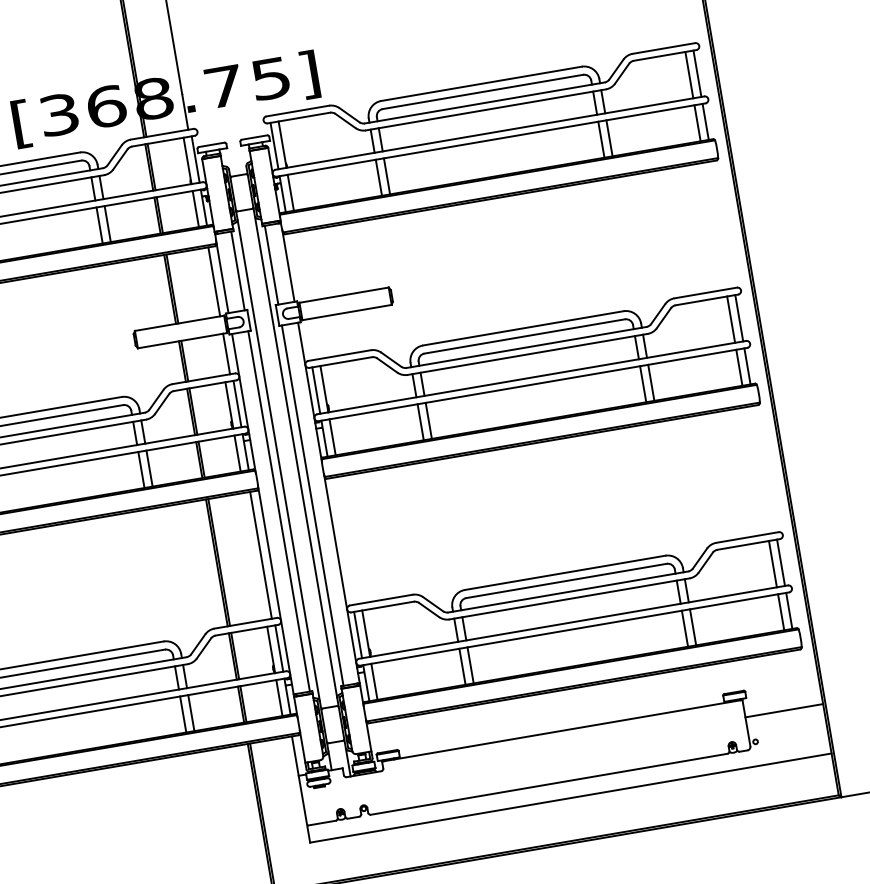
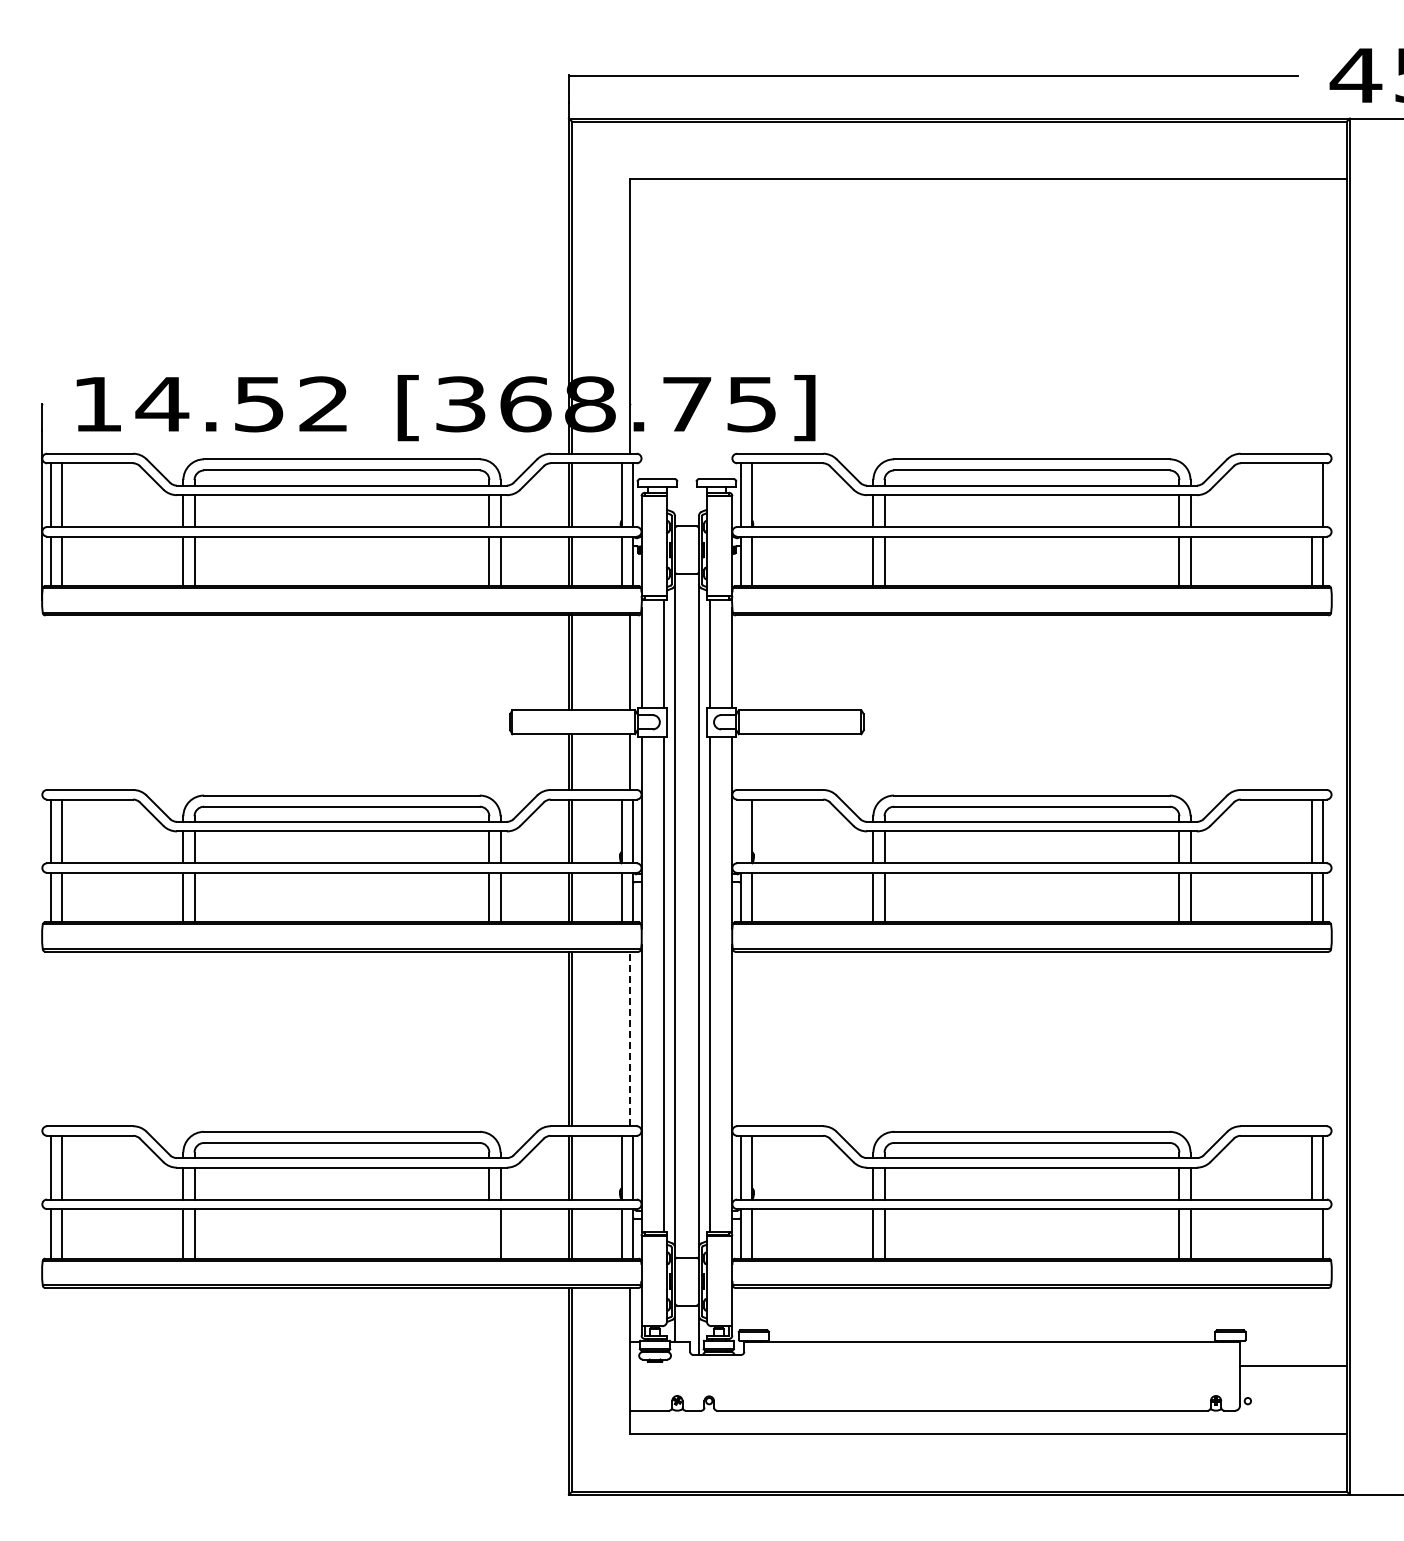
line: (689, 75) -> (1311, 495), removed
line: (316, 390) -> (741, 831), removed
line: (260, 555) -> (629, 1038), solid -> dashed
line: (781, 612) -> (1311, 1233), removed
line: (183, 714) -> (489, 1233), removed

